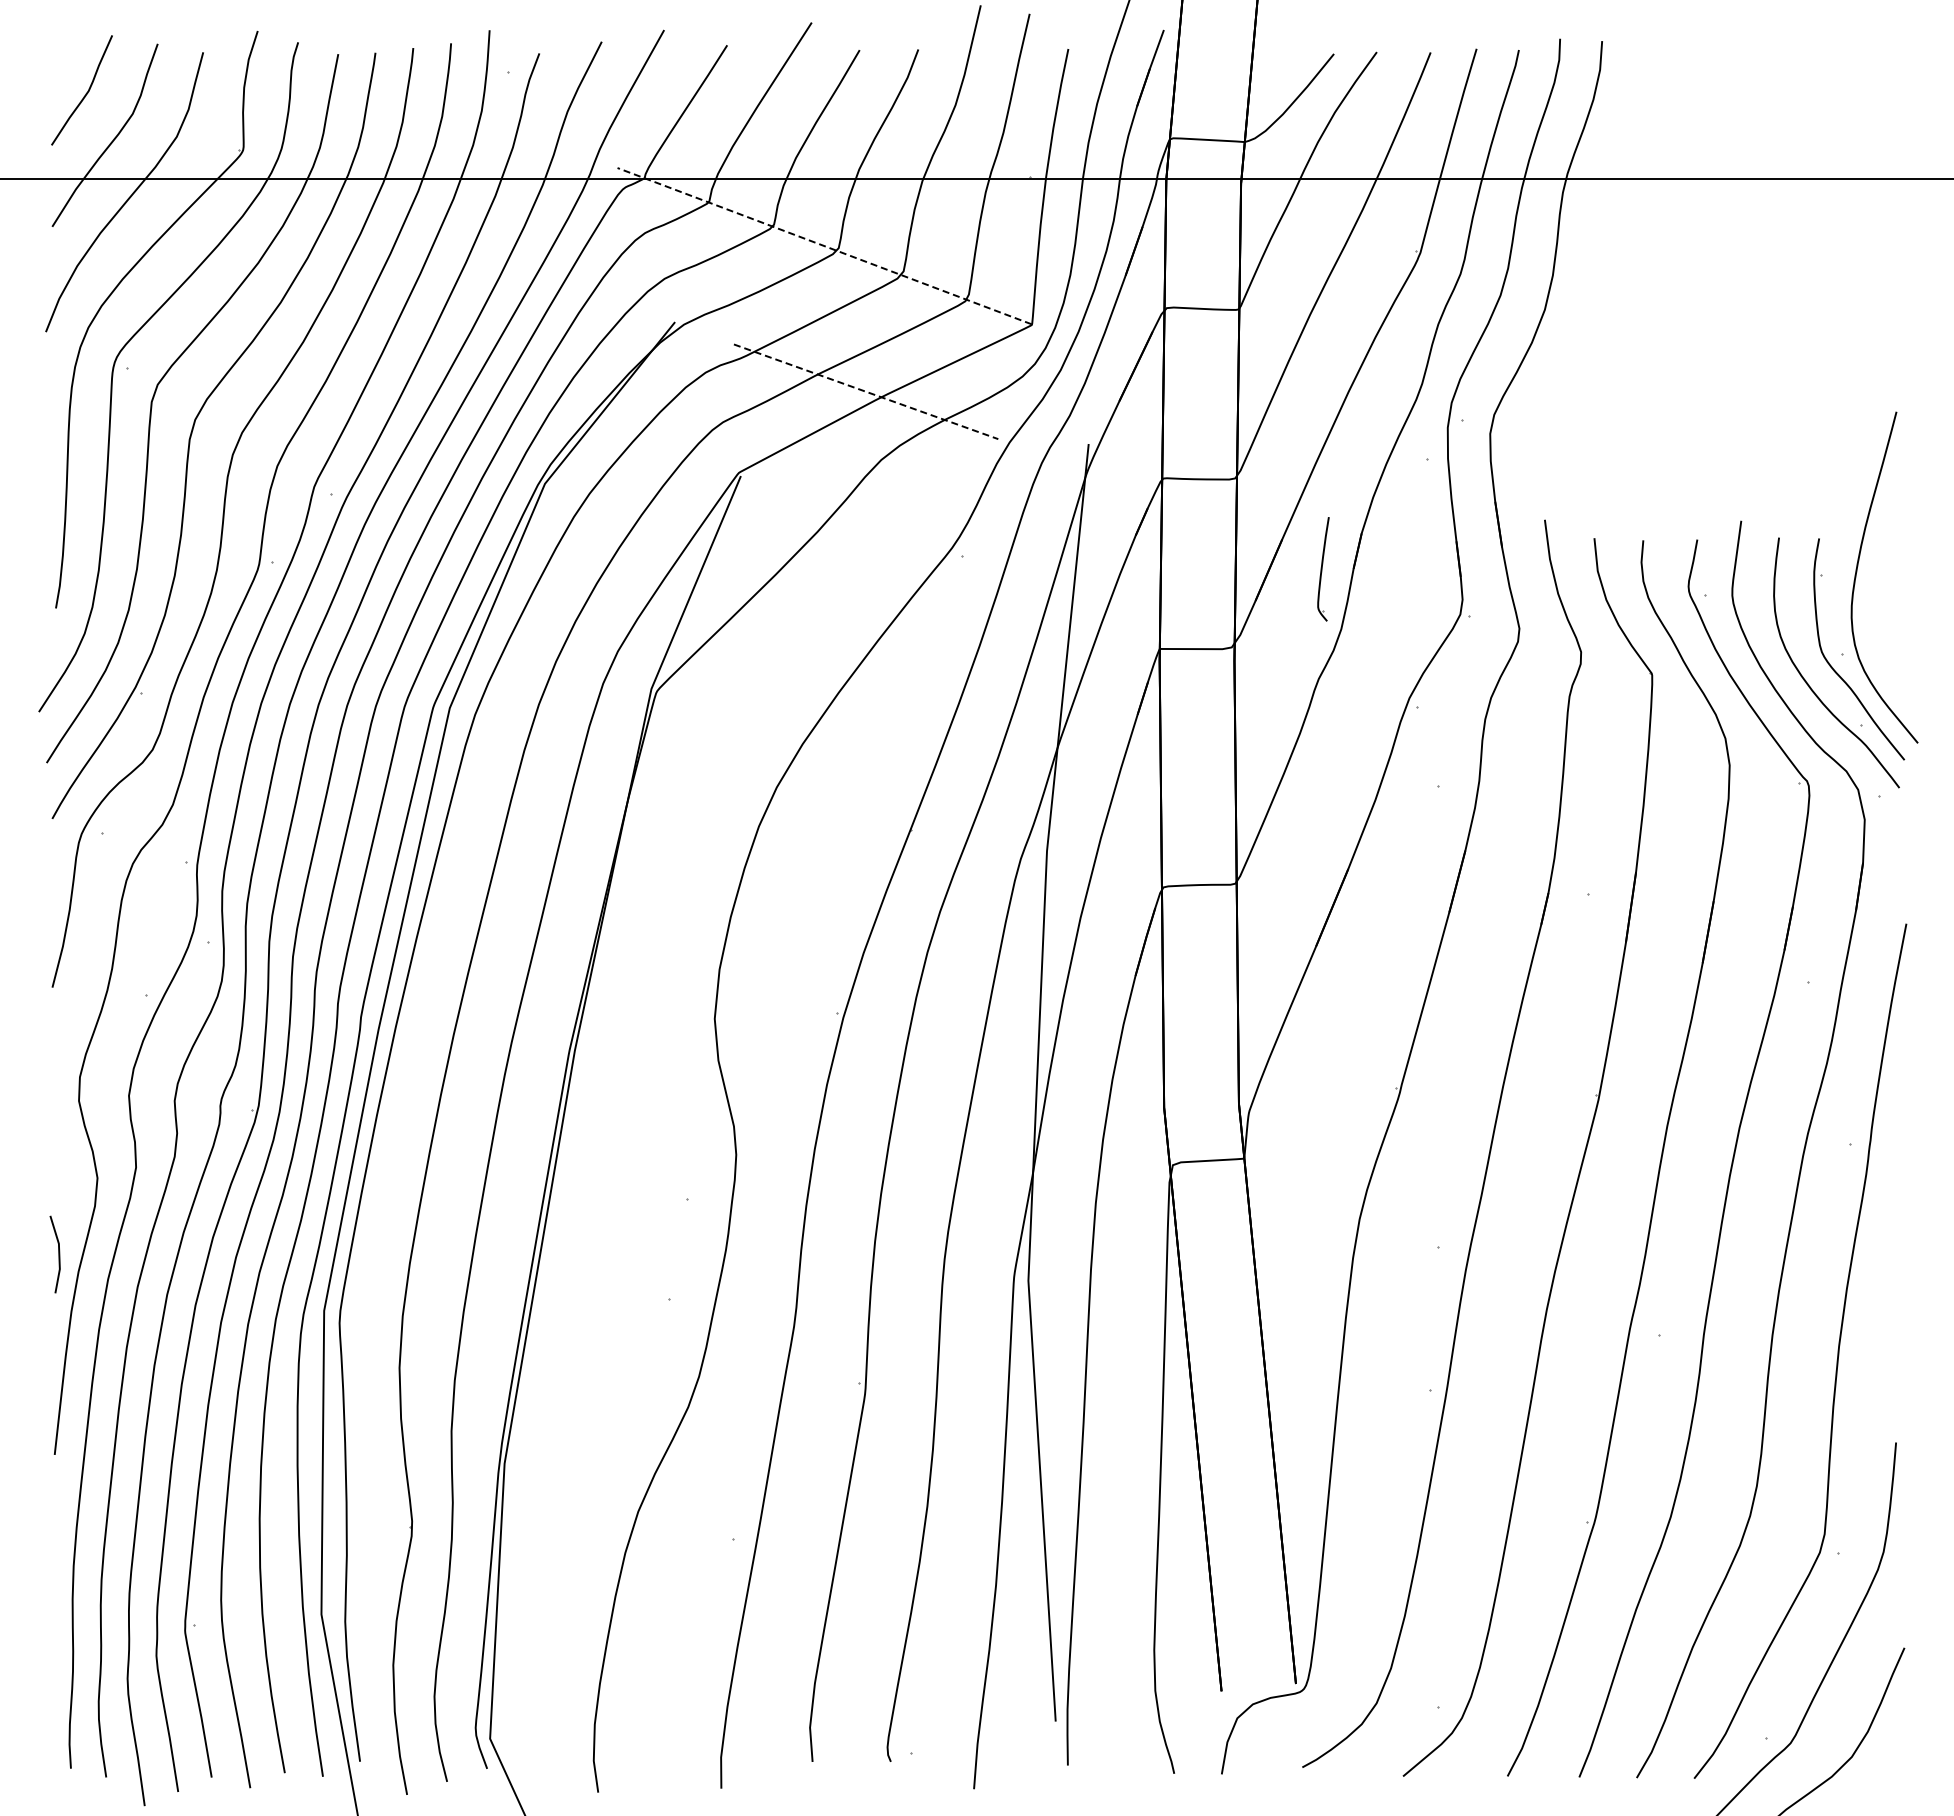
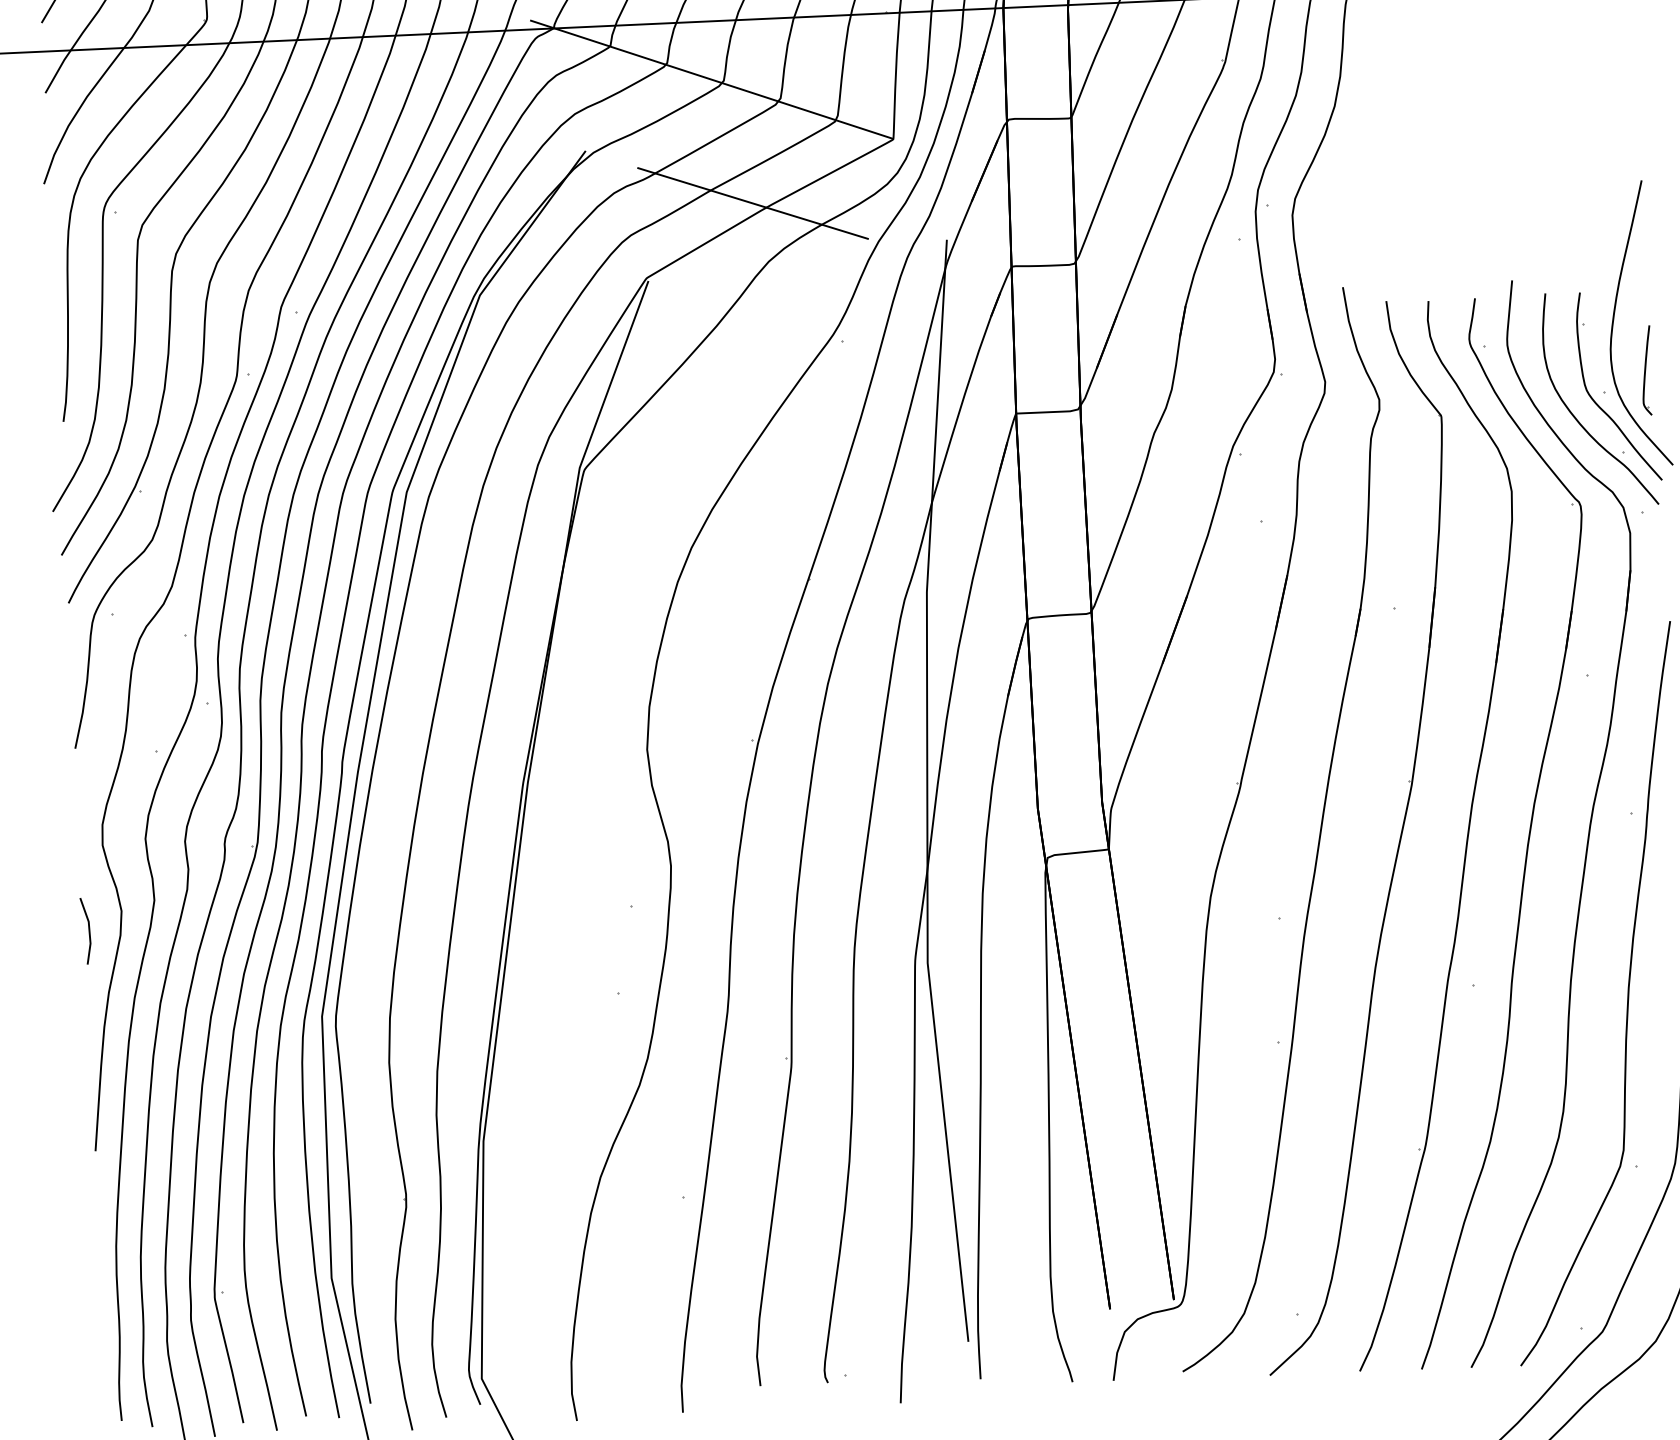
line: (824, 245) -> (711, 79), dashed -> solid
line: (866, 391) -> (753, 203), dashed -> solid
part: (1323, 569) -> (1646, 370), moved
line: (58, 1254) -> (88, 931), moved

